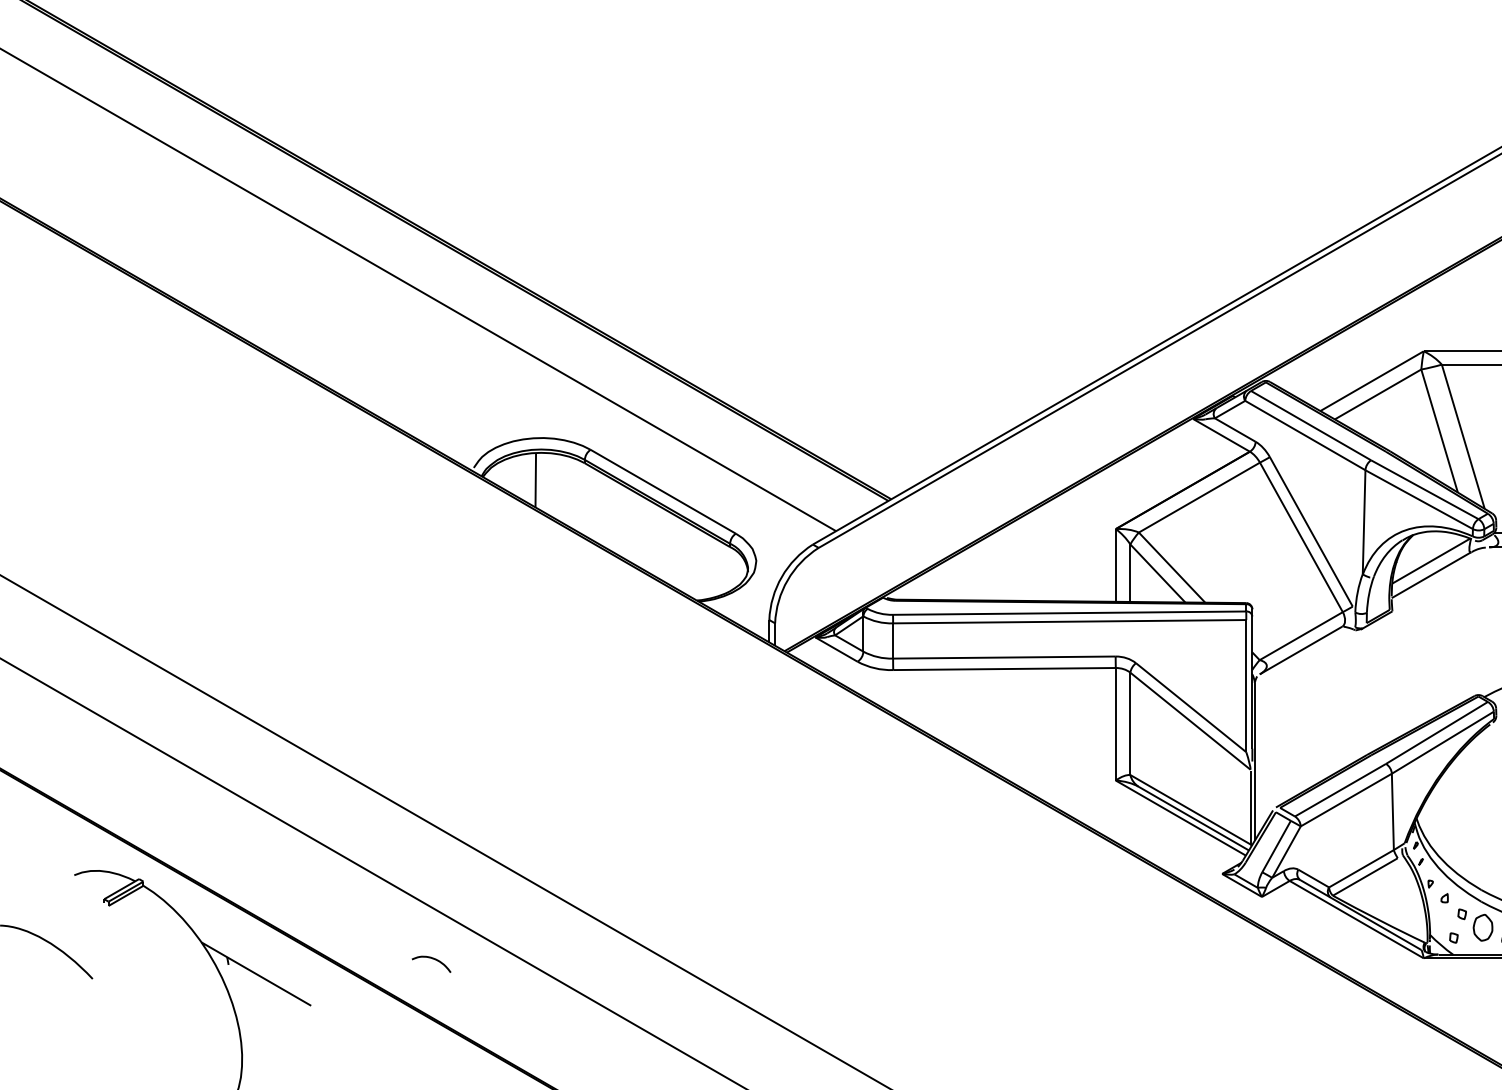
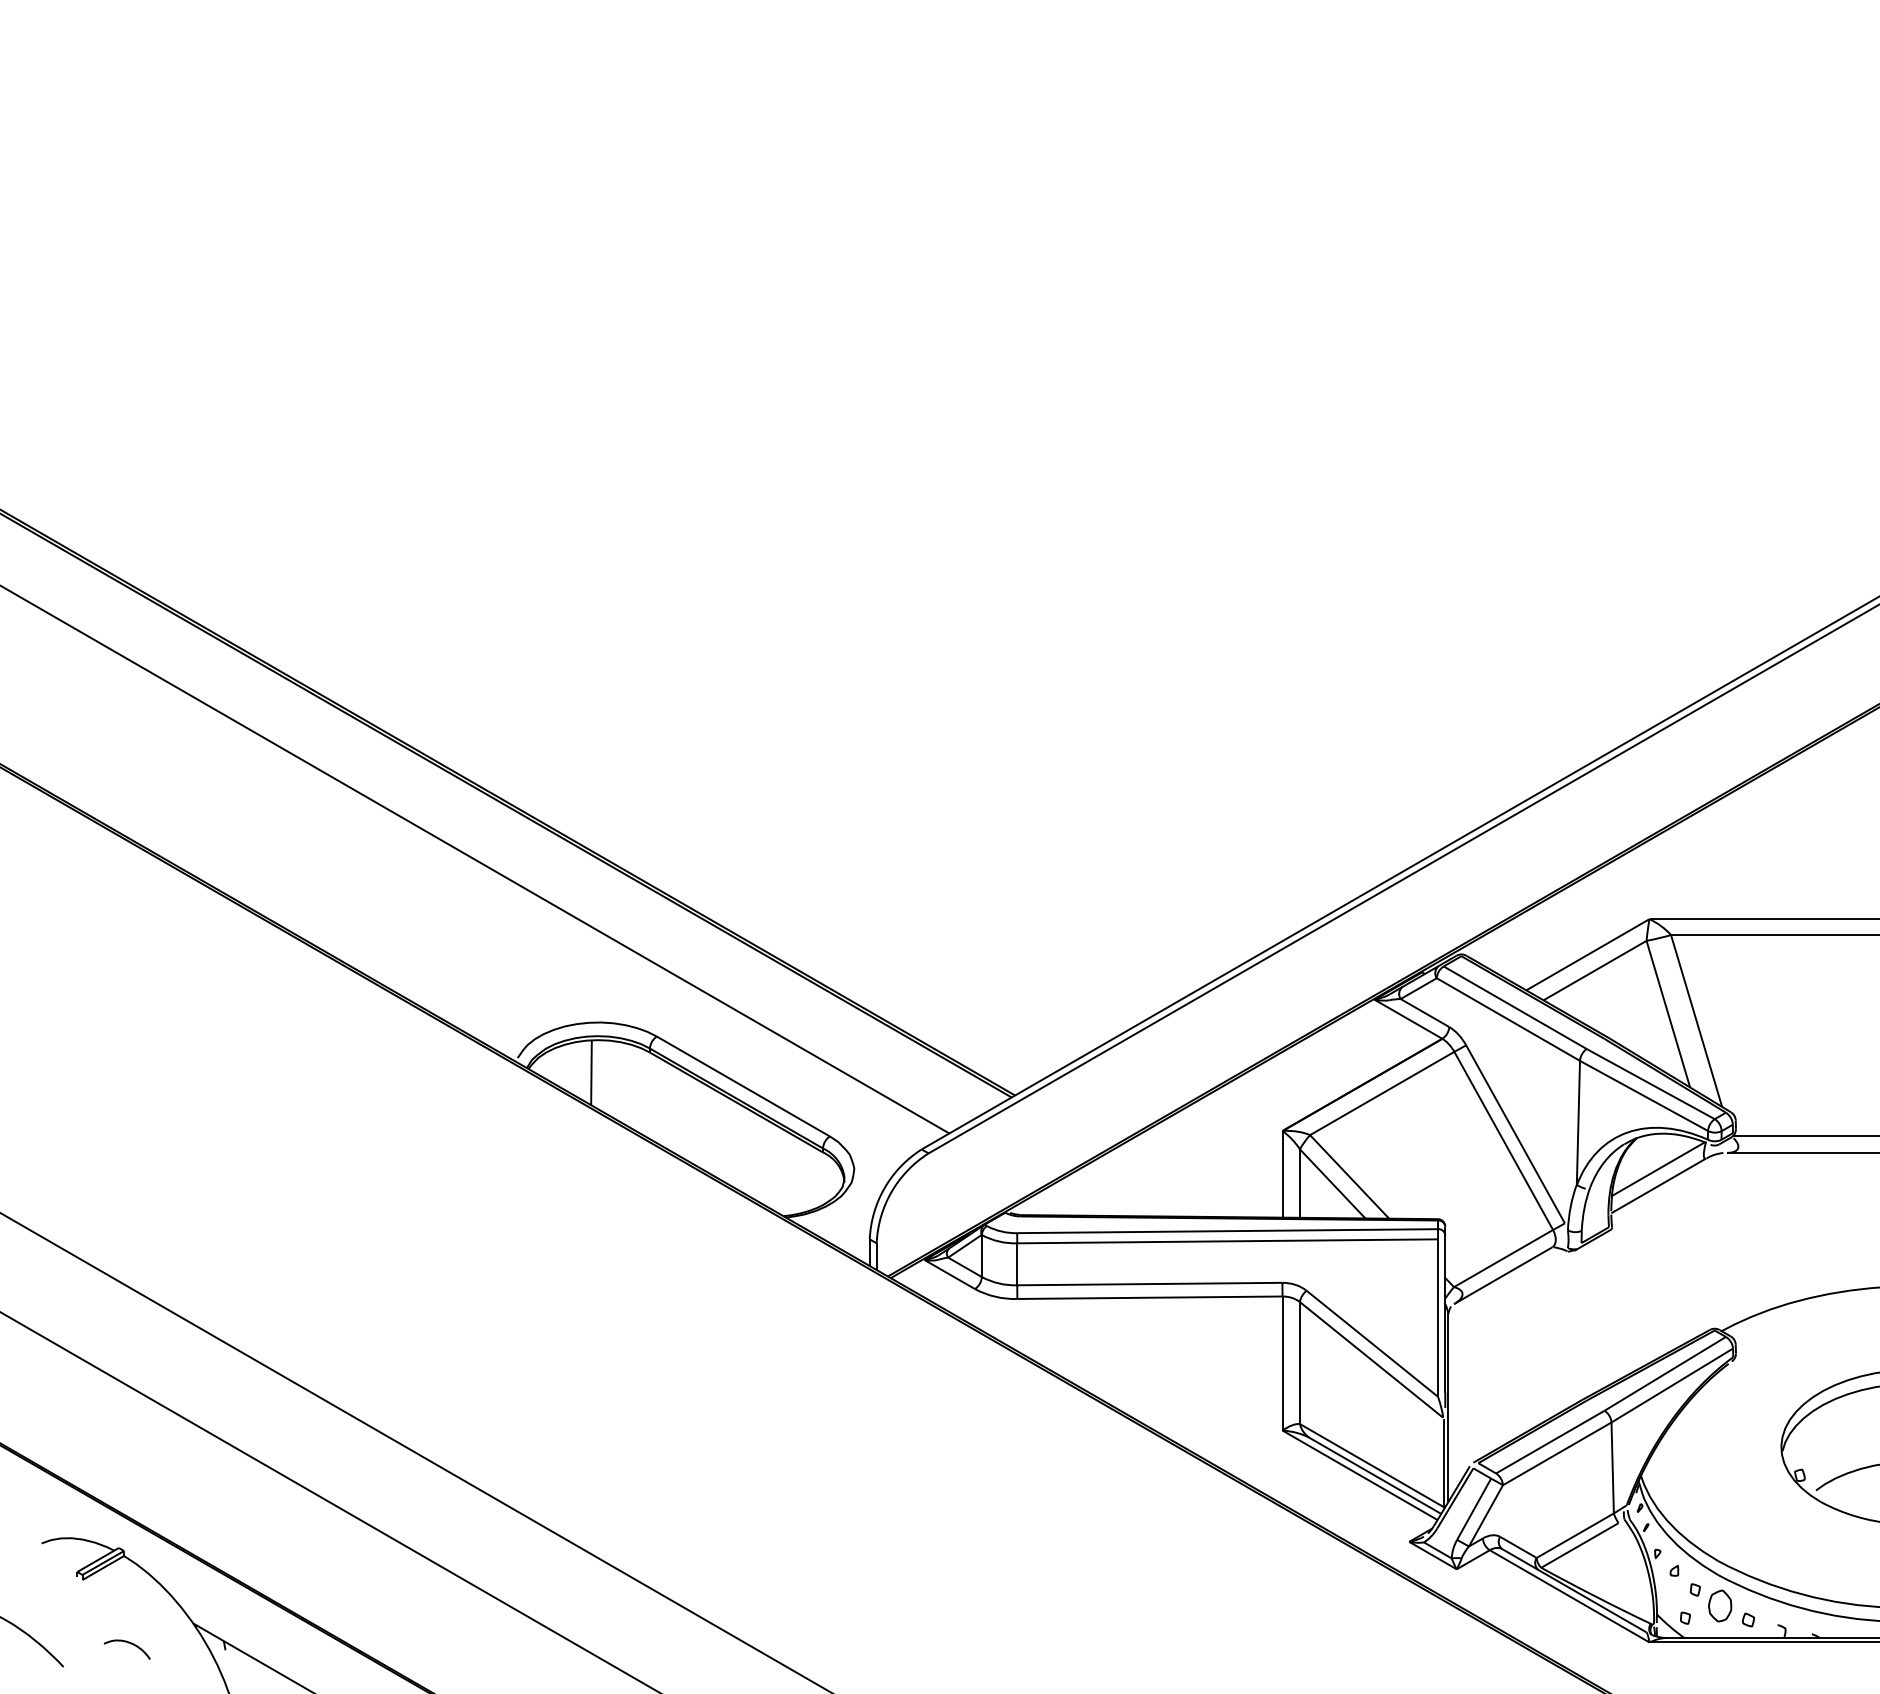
part: (432, 959) -> (128, 1643), moved

